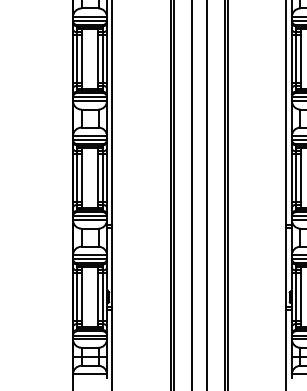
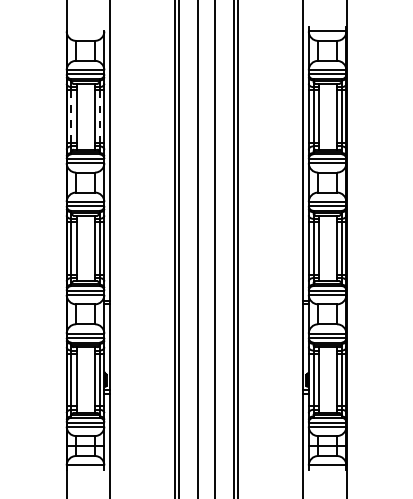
line: (77, 58) -> (71, 116), solid -> dashed
line: (102, 59) -> (99, 117), solid -> dashed

